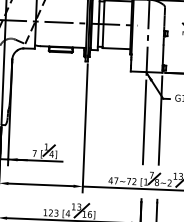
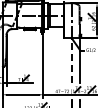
line: (143, 122) -> (71, 62), solid -> dashed

